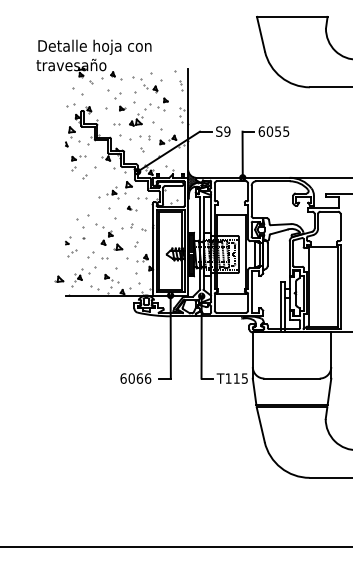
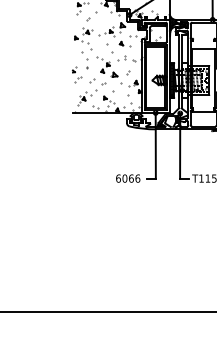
part: (79, 197) -> (83, 35), added
part: (131, 208) -> (124, 44), size x1.67
part: (59, 278) -> (67, 99), removed

